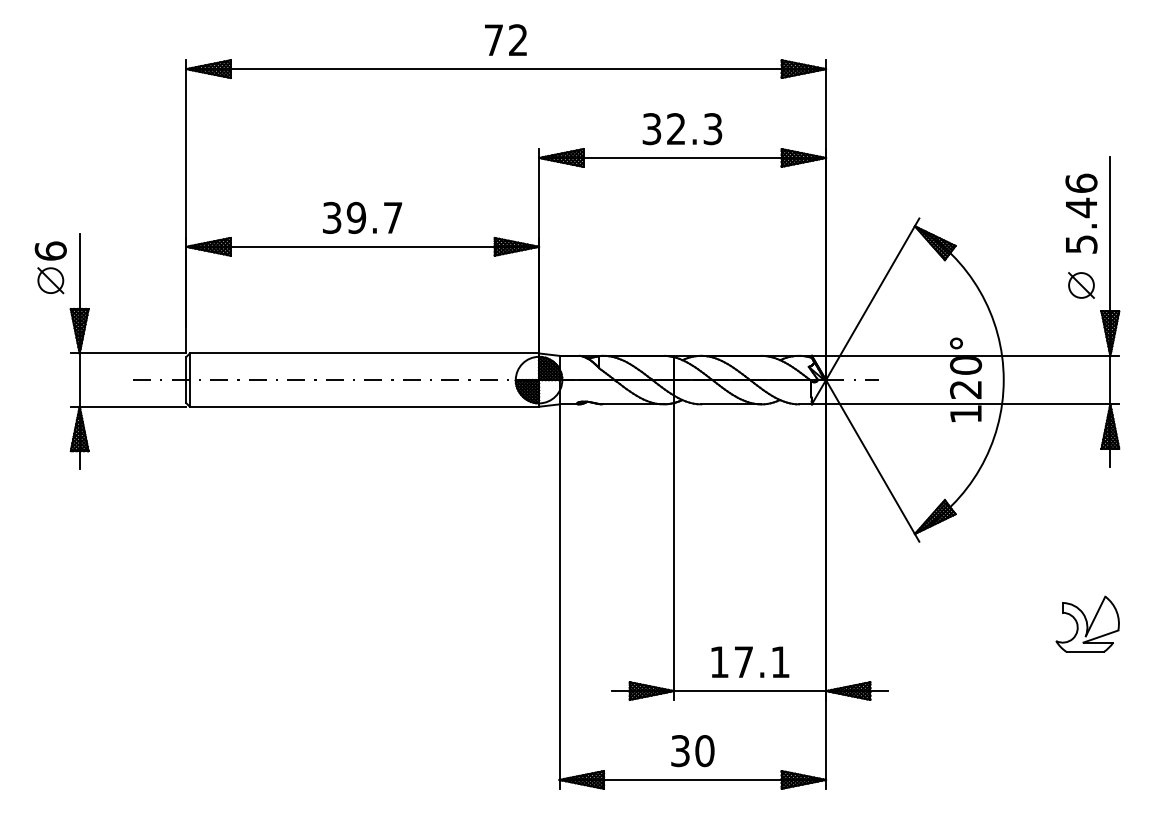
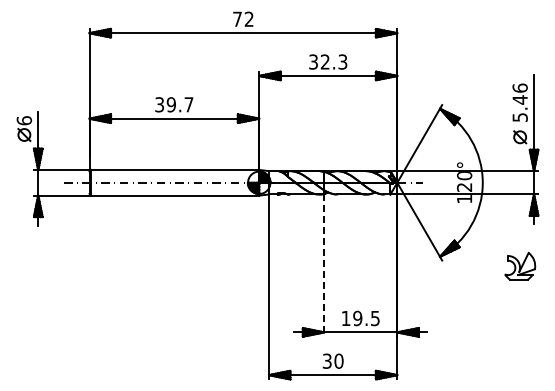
line: (674, 554) -> (324, 266), solid -> dashed
part: (1088, 624) -> (520, 266), moved
text: (762, 662) -> (366, 318), 17.1 -> 19.5

